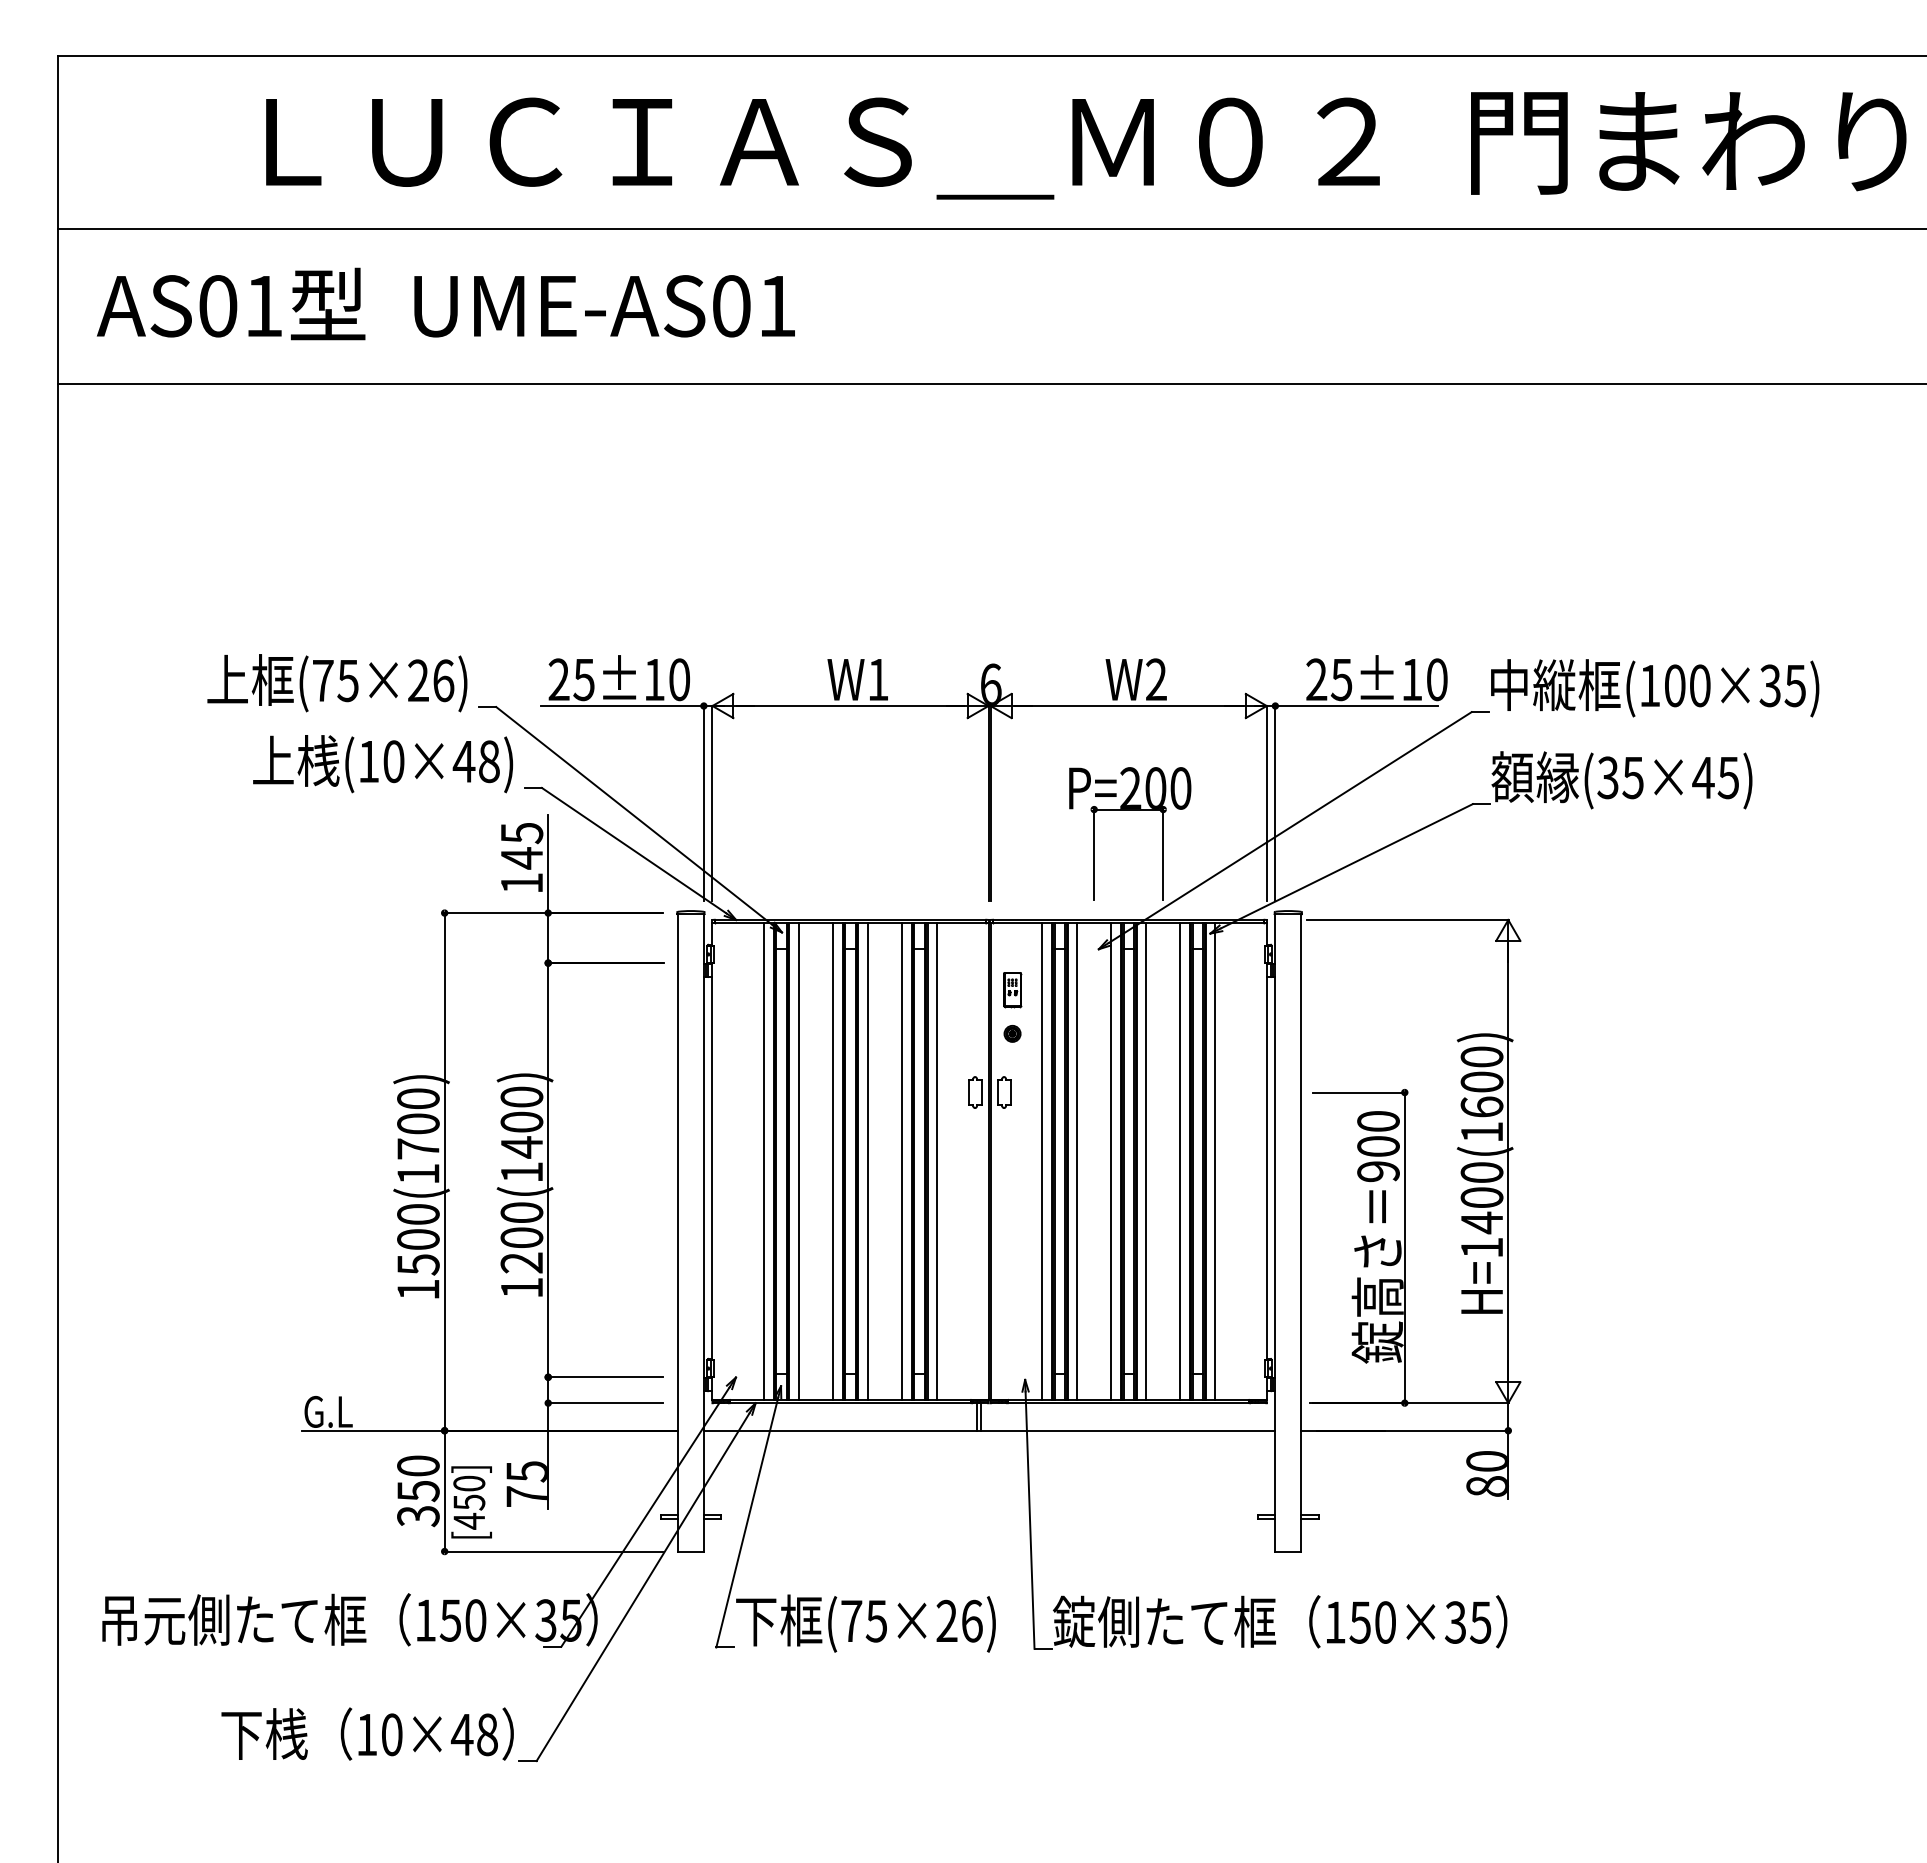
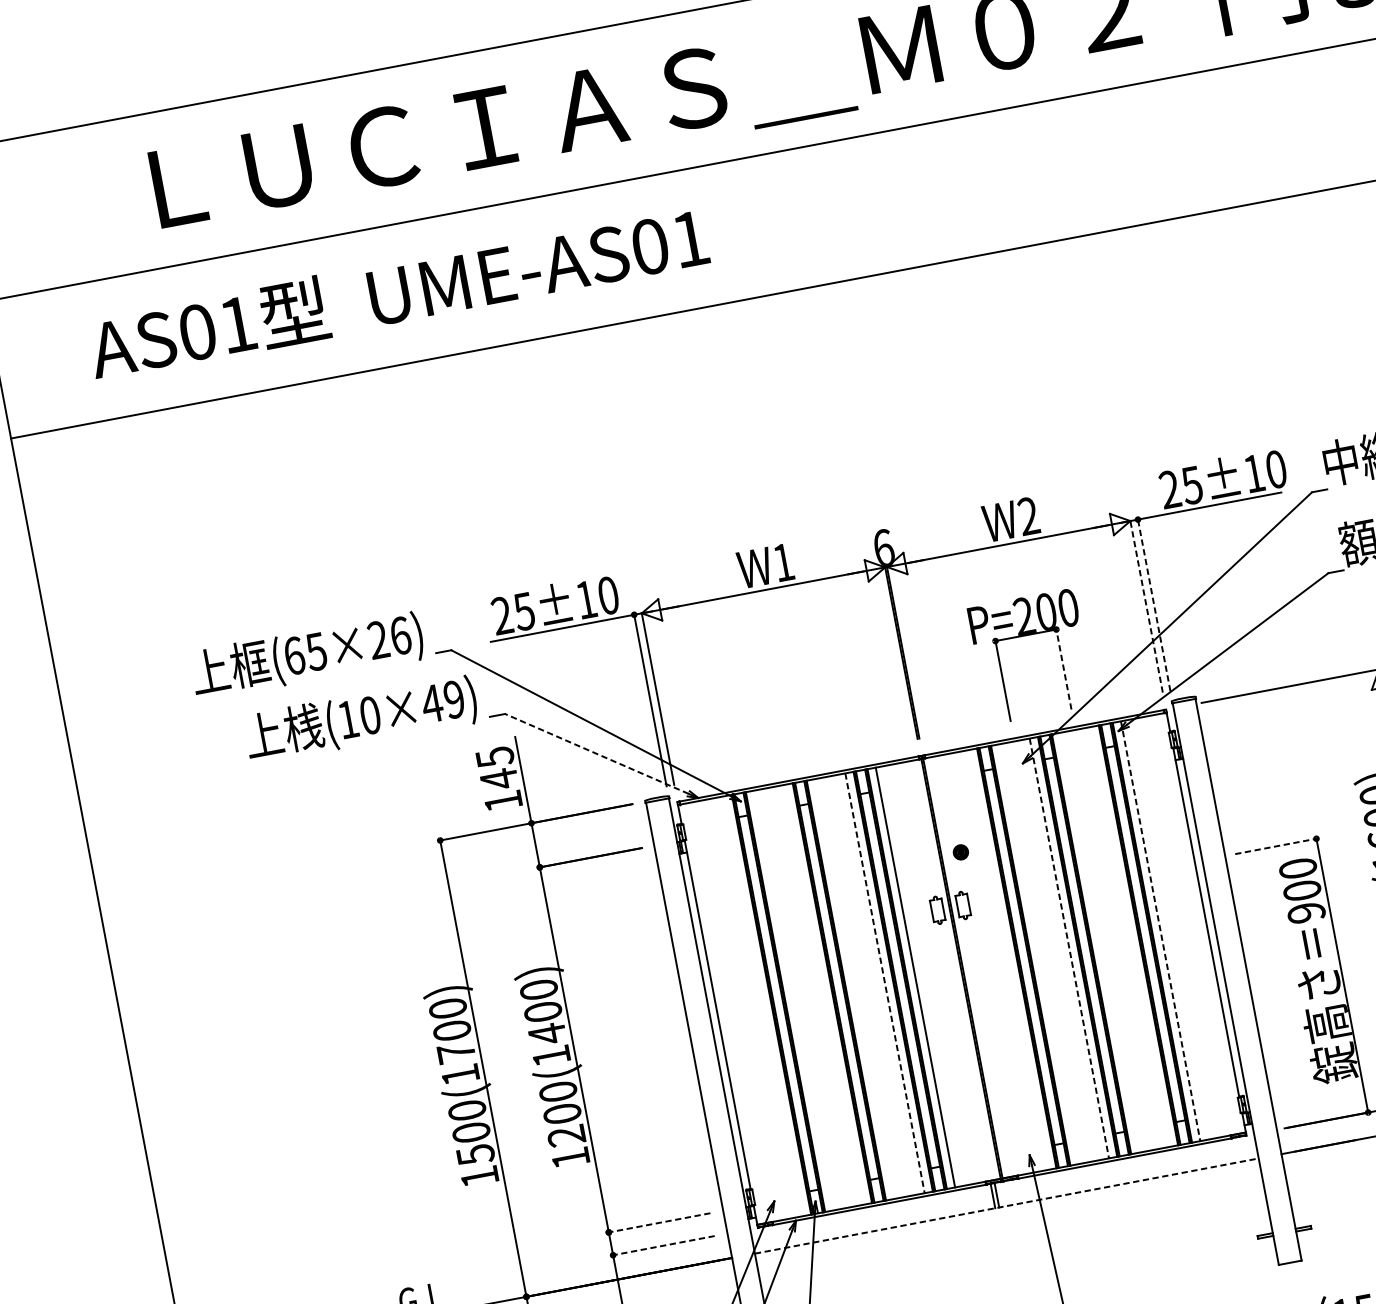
text: (445, 303) -> (397, 292), moved
text: (323, 680) -> (294, 655), (75×26) -> (65×26)
text: (489, 761) -> (454, 699), (10×48) -> (10×49)
line: (1266, 802) -> (1146, 606), solid -> dashed
line: (1275, 802) -> (1154, 604), solid -> dashed
line: (634, 850) -> (597, 753), solid -> dashed
line: (1163, 854) -> (1064, 669), solid -> dashed
part: (1012, 990) -> (953, 814), removed
line: (1359, 1092) -> (1276, 846), solid -> dashed
line: (764, 1161) -> (763, 1006), removed
line: (798, 1161) -> (793, 1000), removed
line: (833, 1161) -> (824, 994), removed
line: (867, 1161) -> (854, 989), removed
line: (1042, 1161) -> (1008, 959), removed
line: (1076, 1161) -> (1038, 954), removed
line: (1145, 1161) -> (1099, 942), removed
line: (1180, 1161) -> (1130, 936), removed
line: (902, 1162) -> (885, 984), solid -> dashed
line: (1111, 1162) -> (1069, 949), solid -> dashed
line: (1214, 1162) -> (1160, 932), solid -> dashed
line: (605, 1377) -> (659, 1223), solid -> dashed
line: (605, 1403) -> (663, 1246), solid -> dashed
line: (989, 1430) -> (1006, 1205), solid -> dashed

